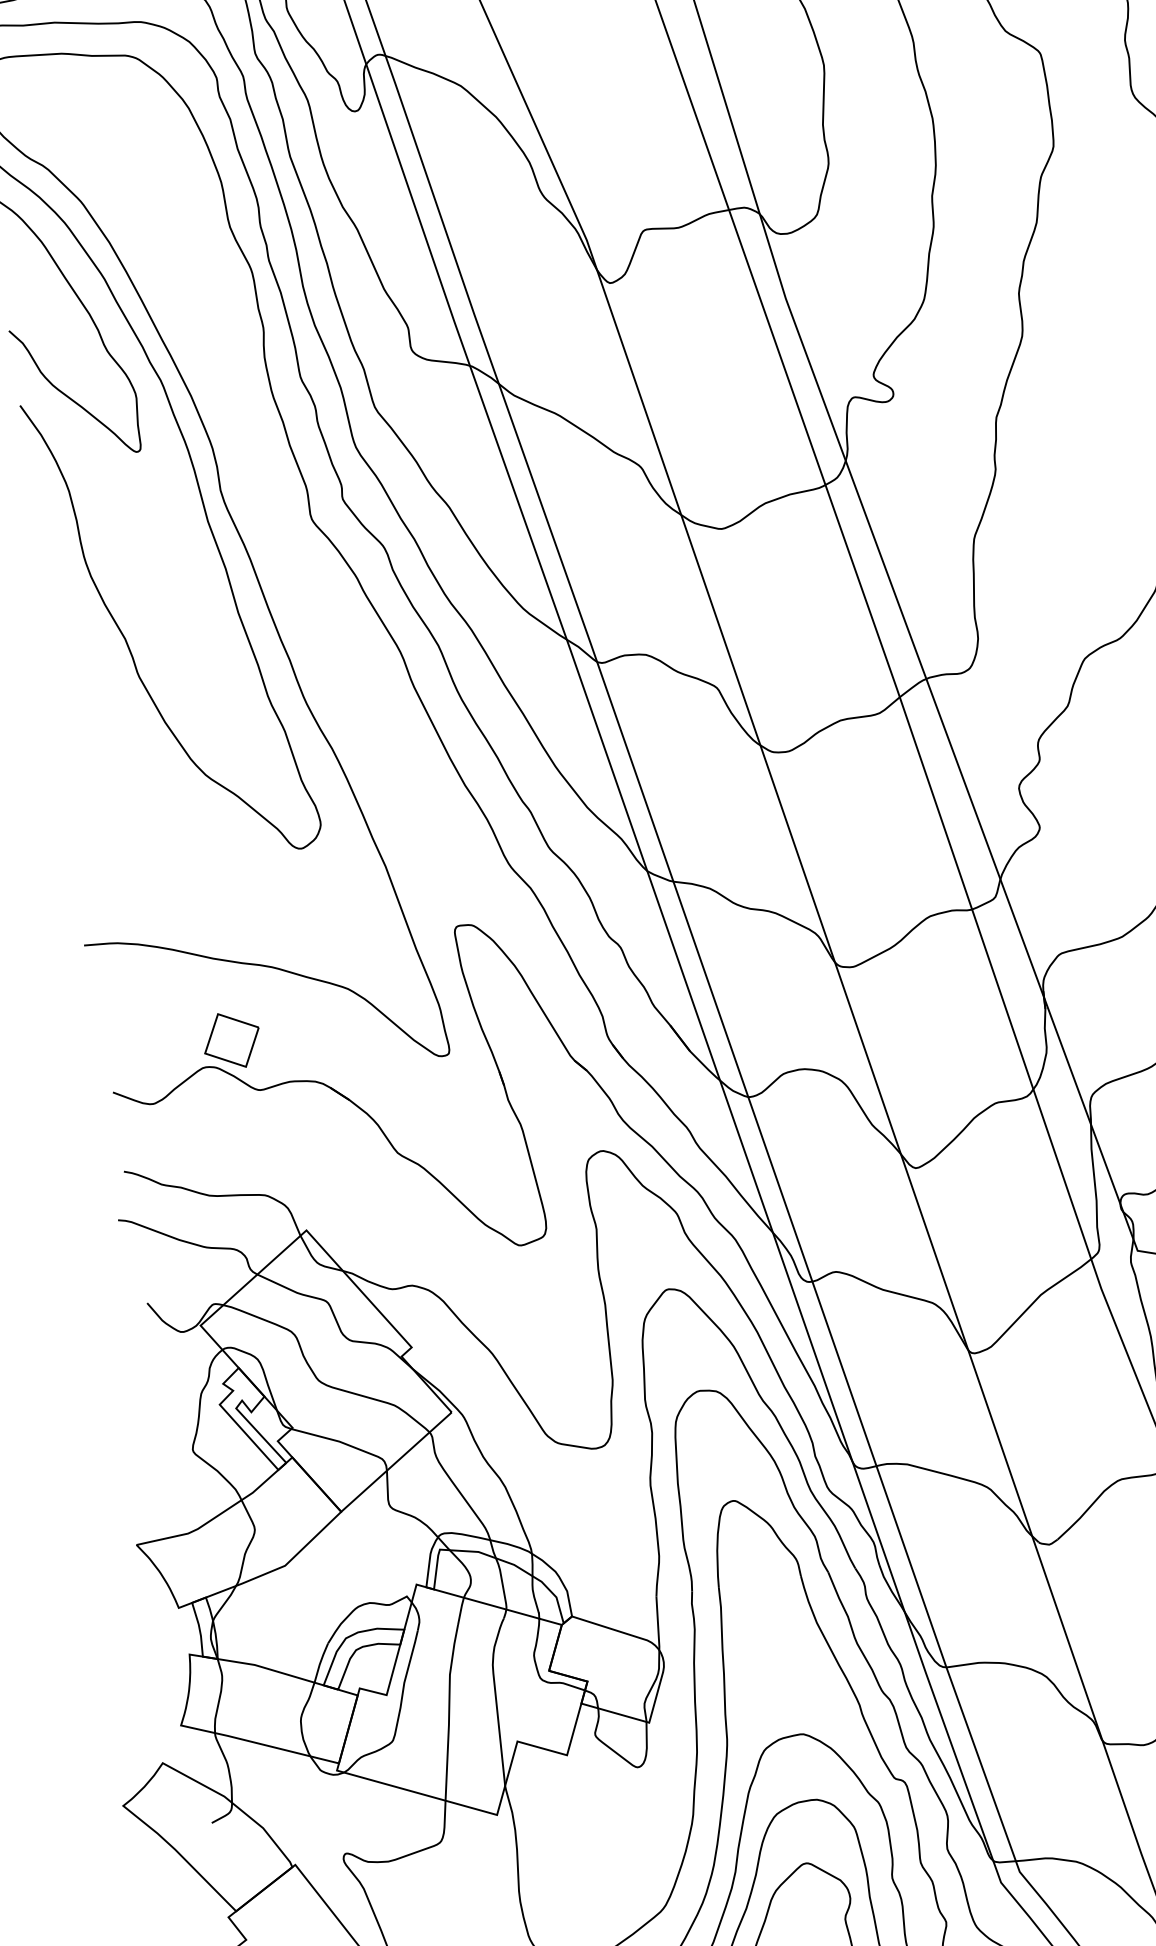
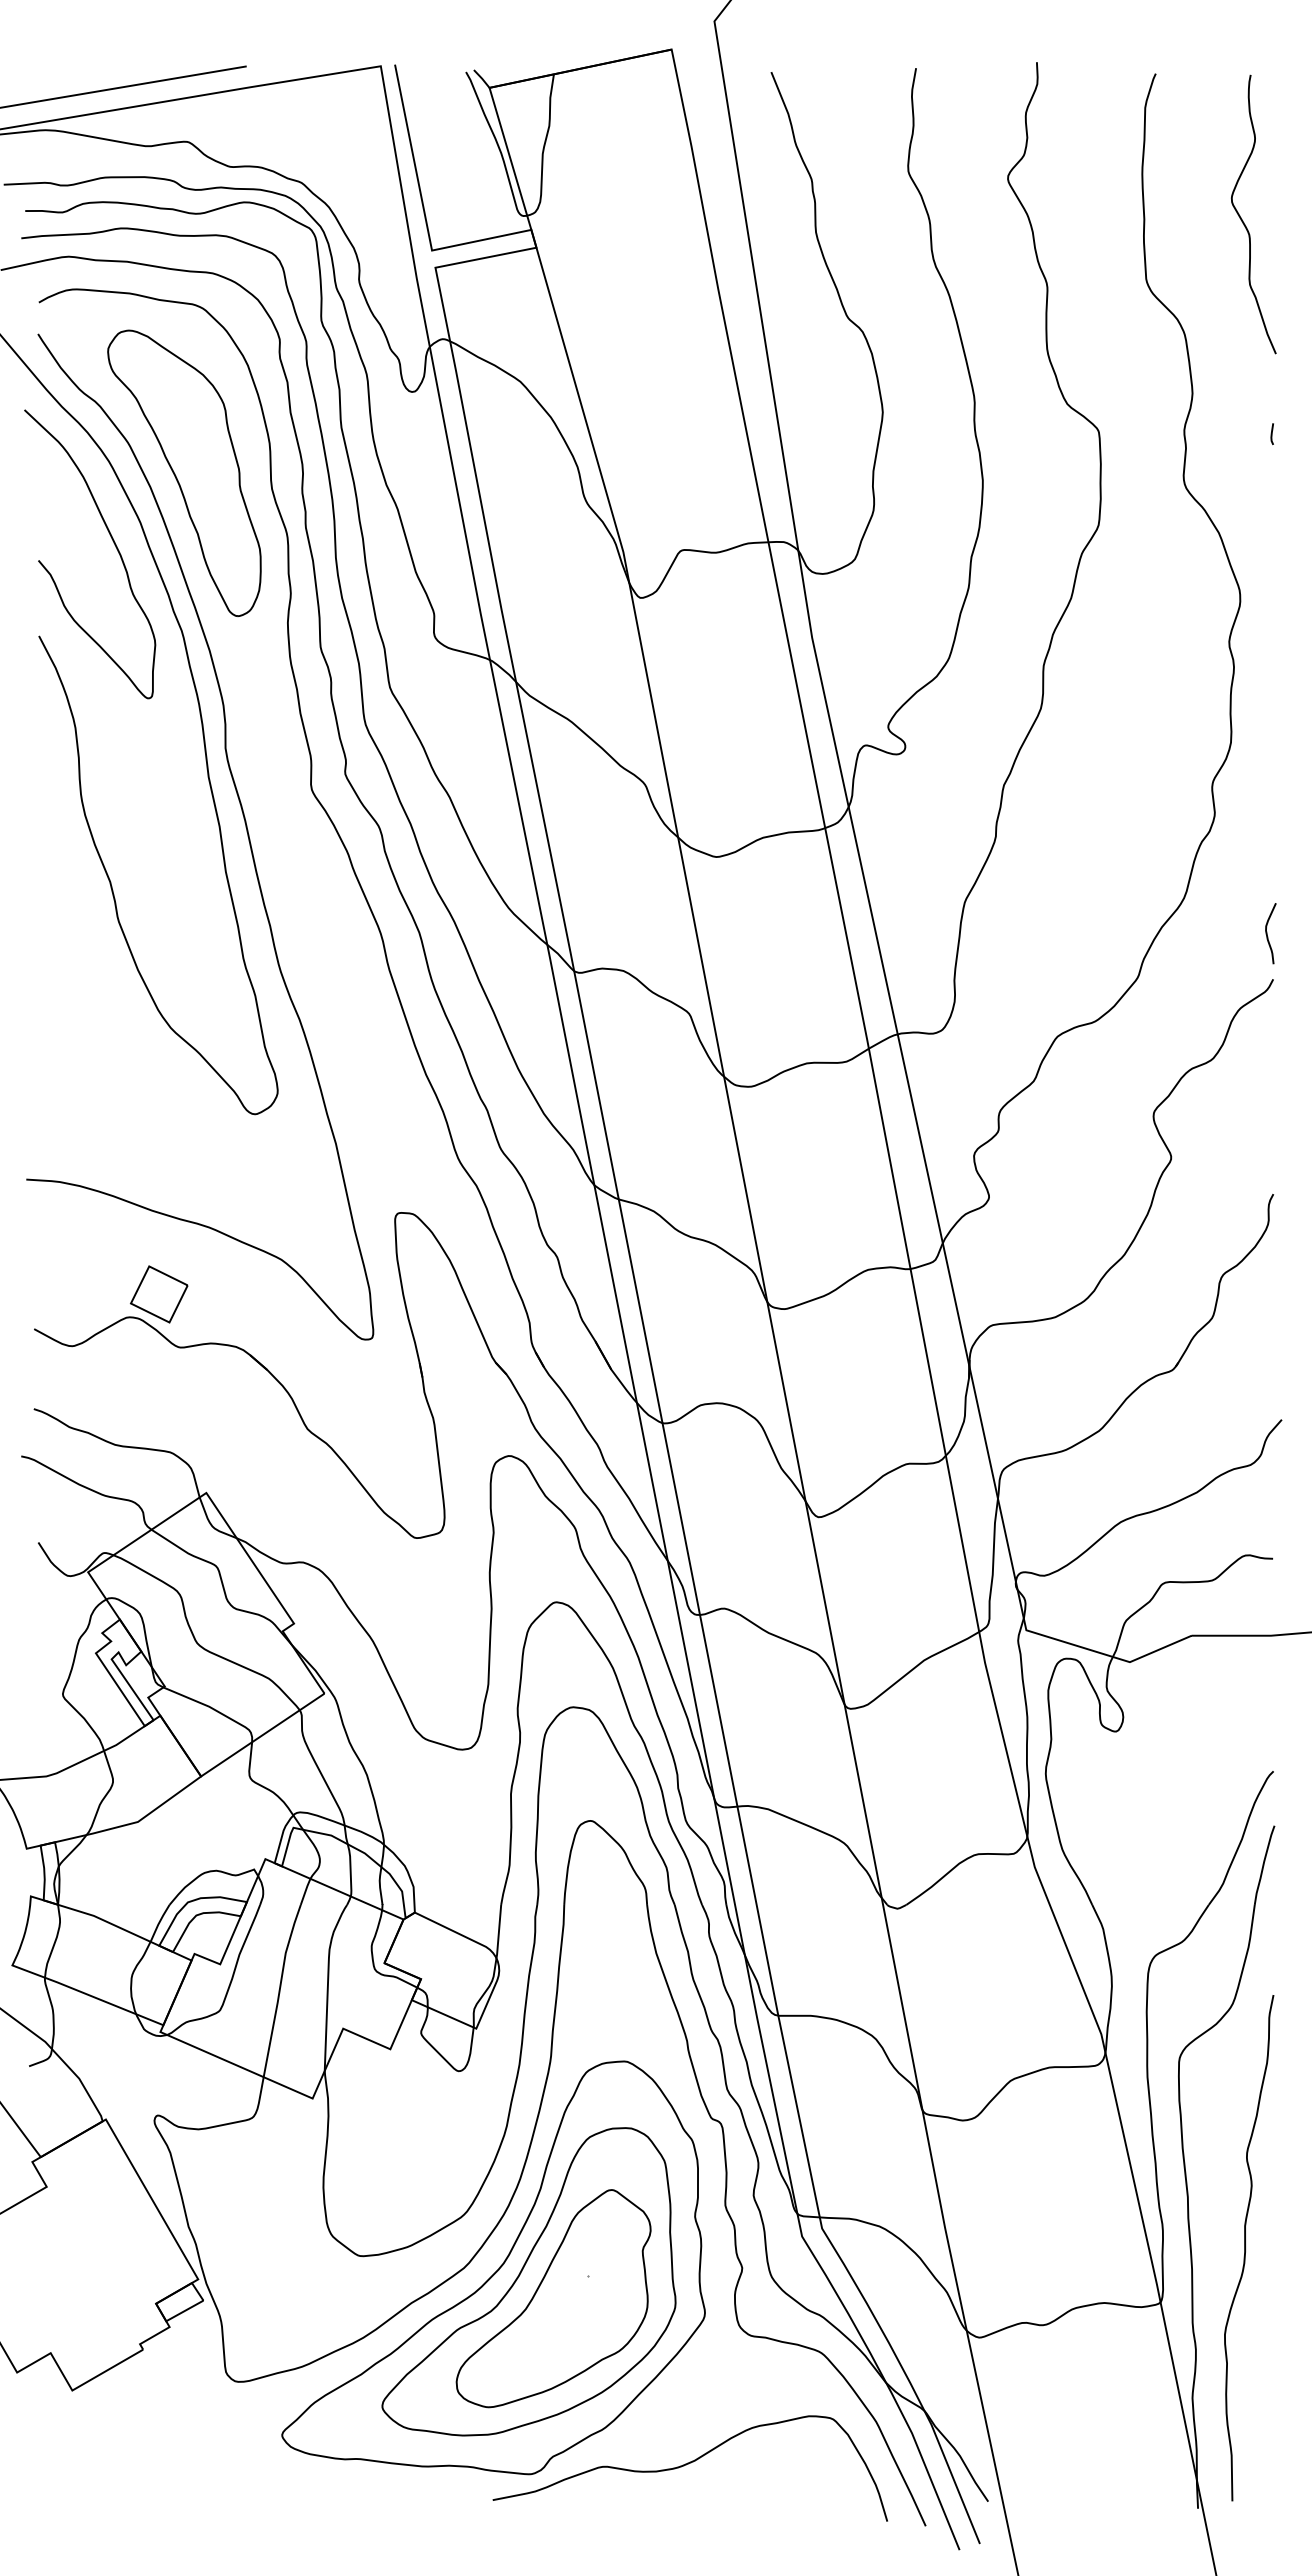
part: (141, 223) -> (184, 472), added

